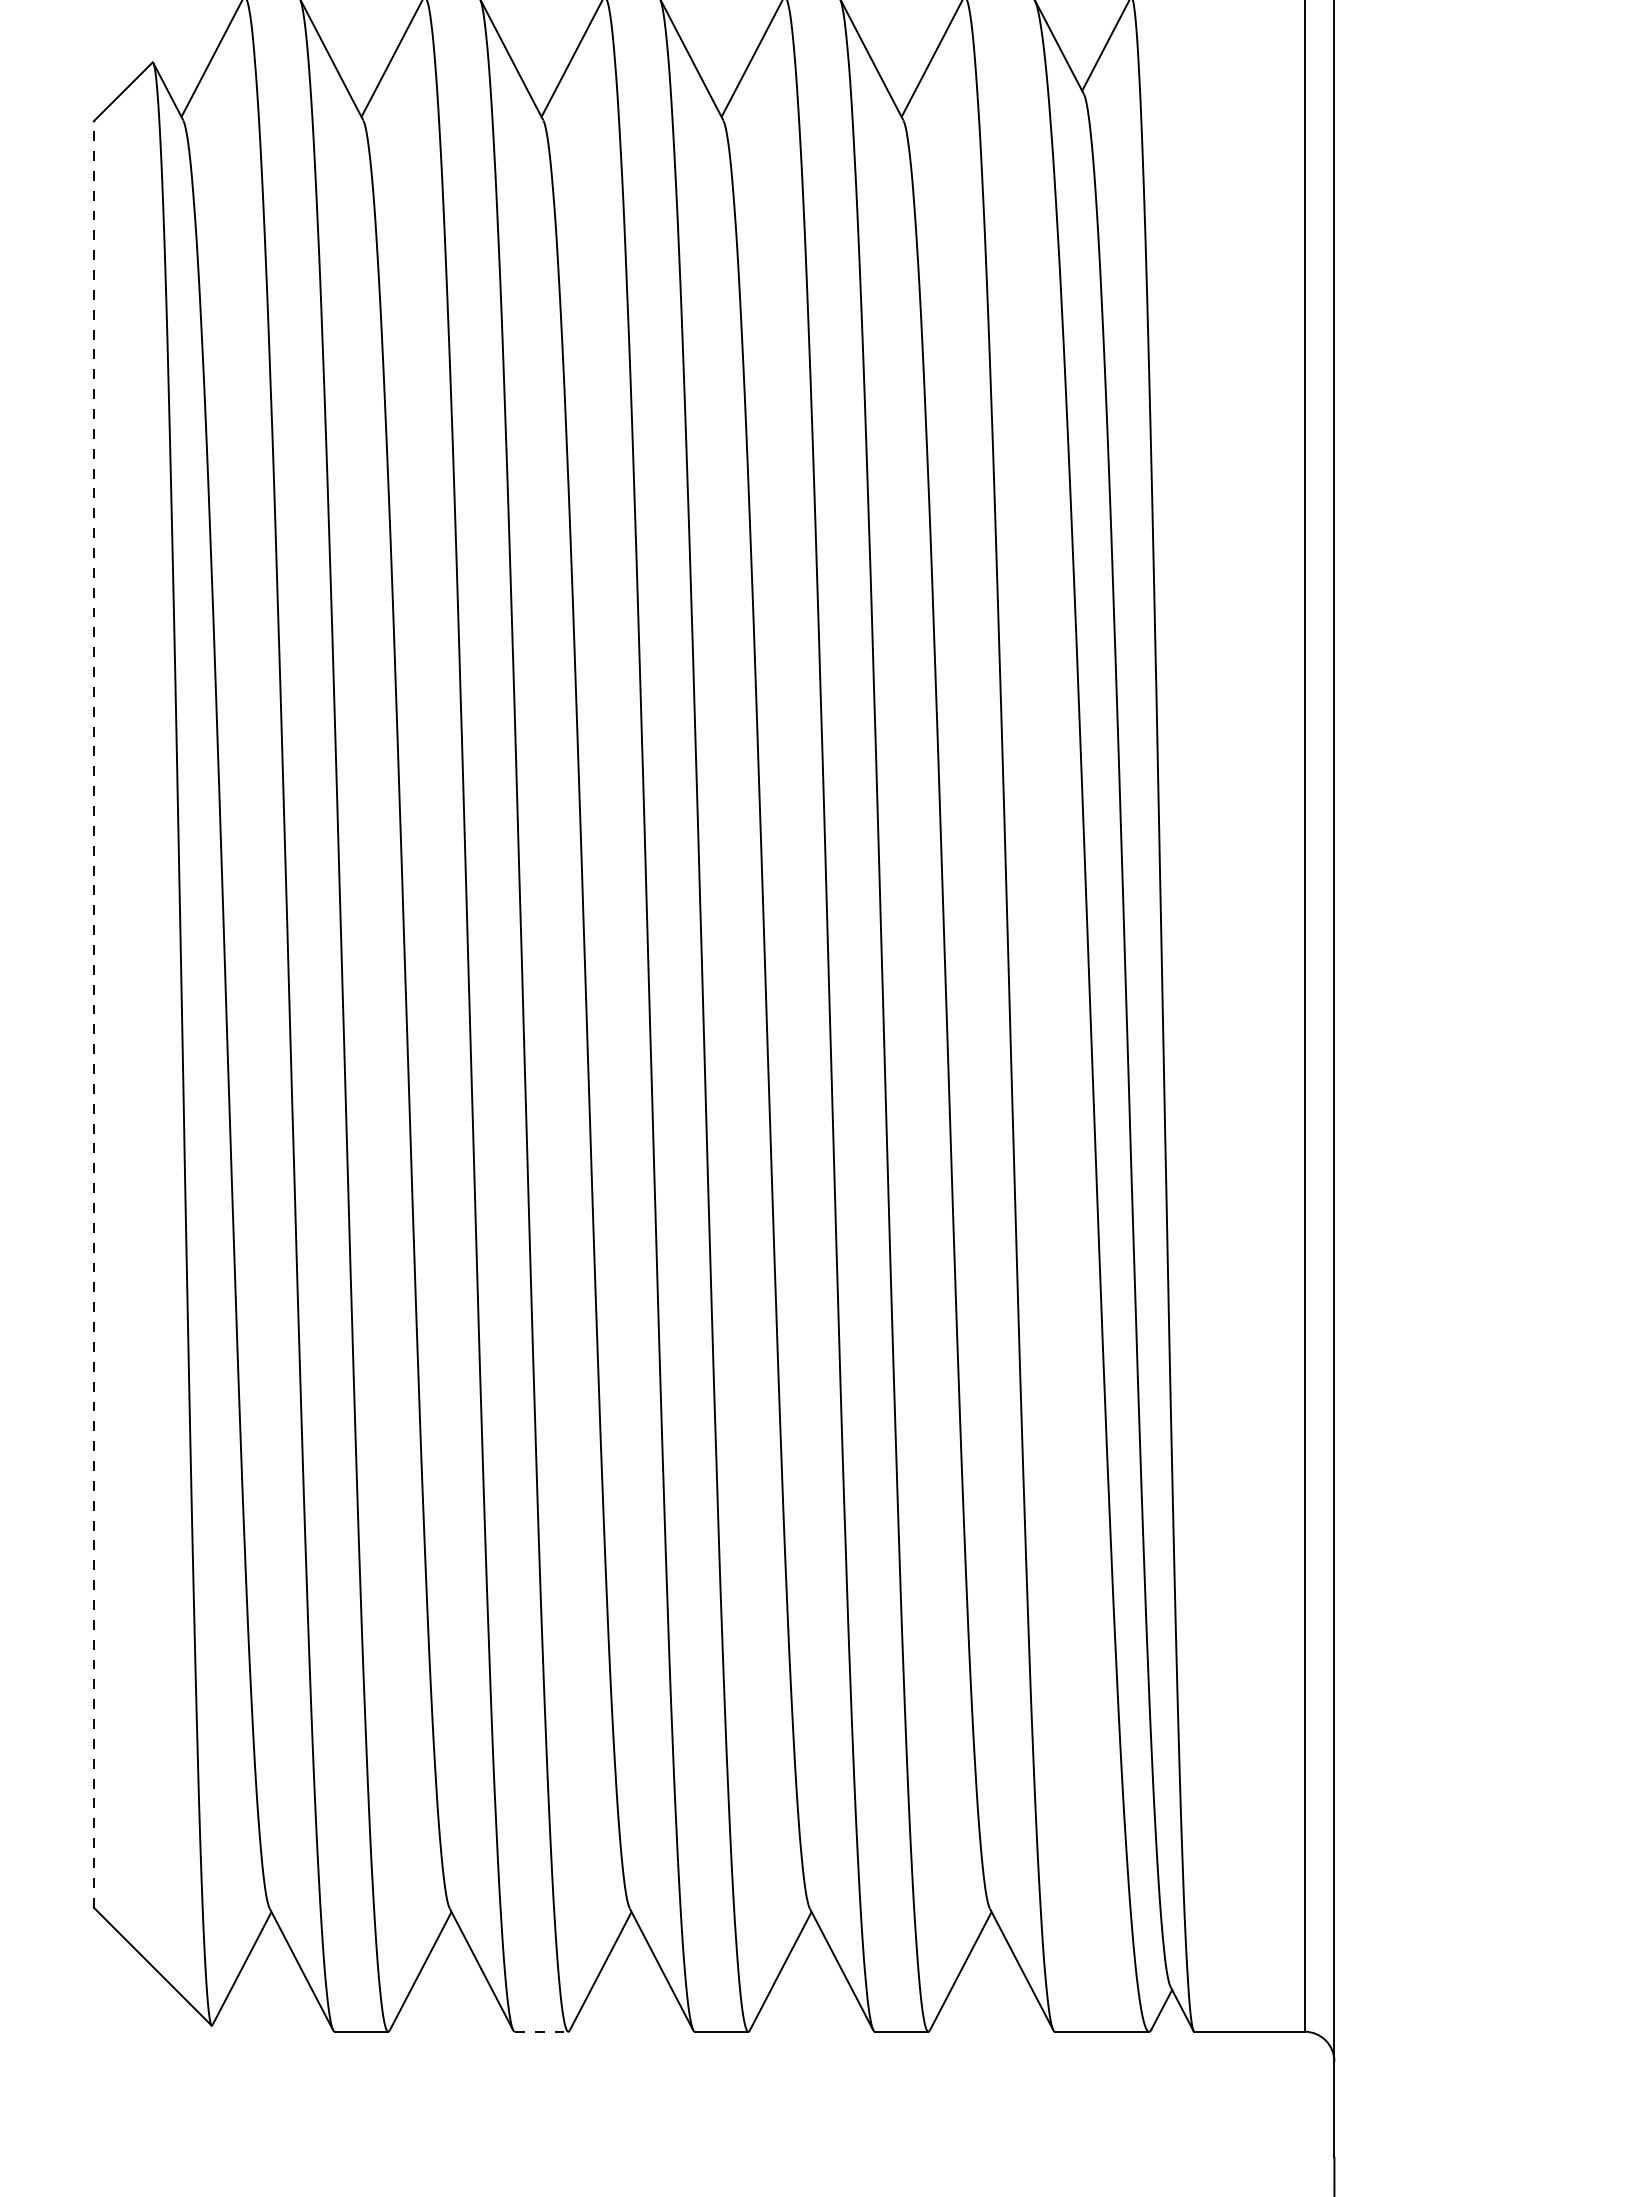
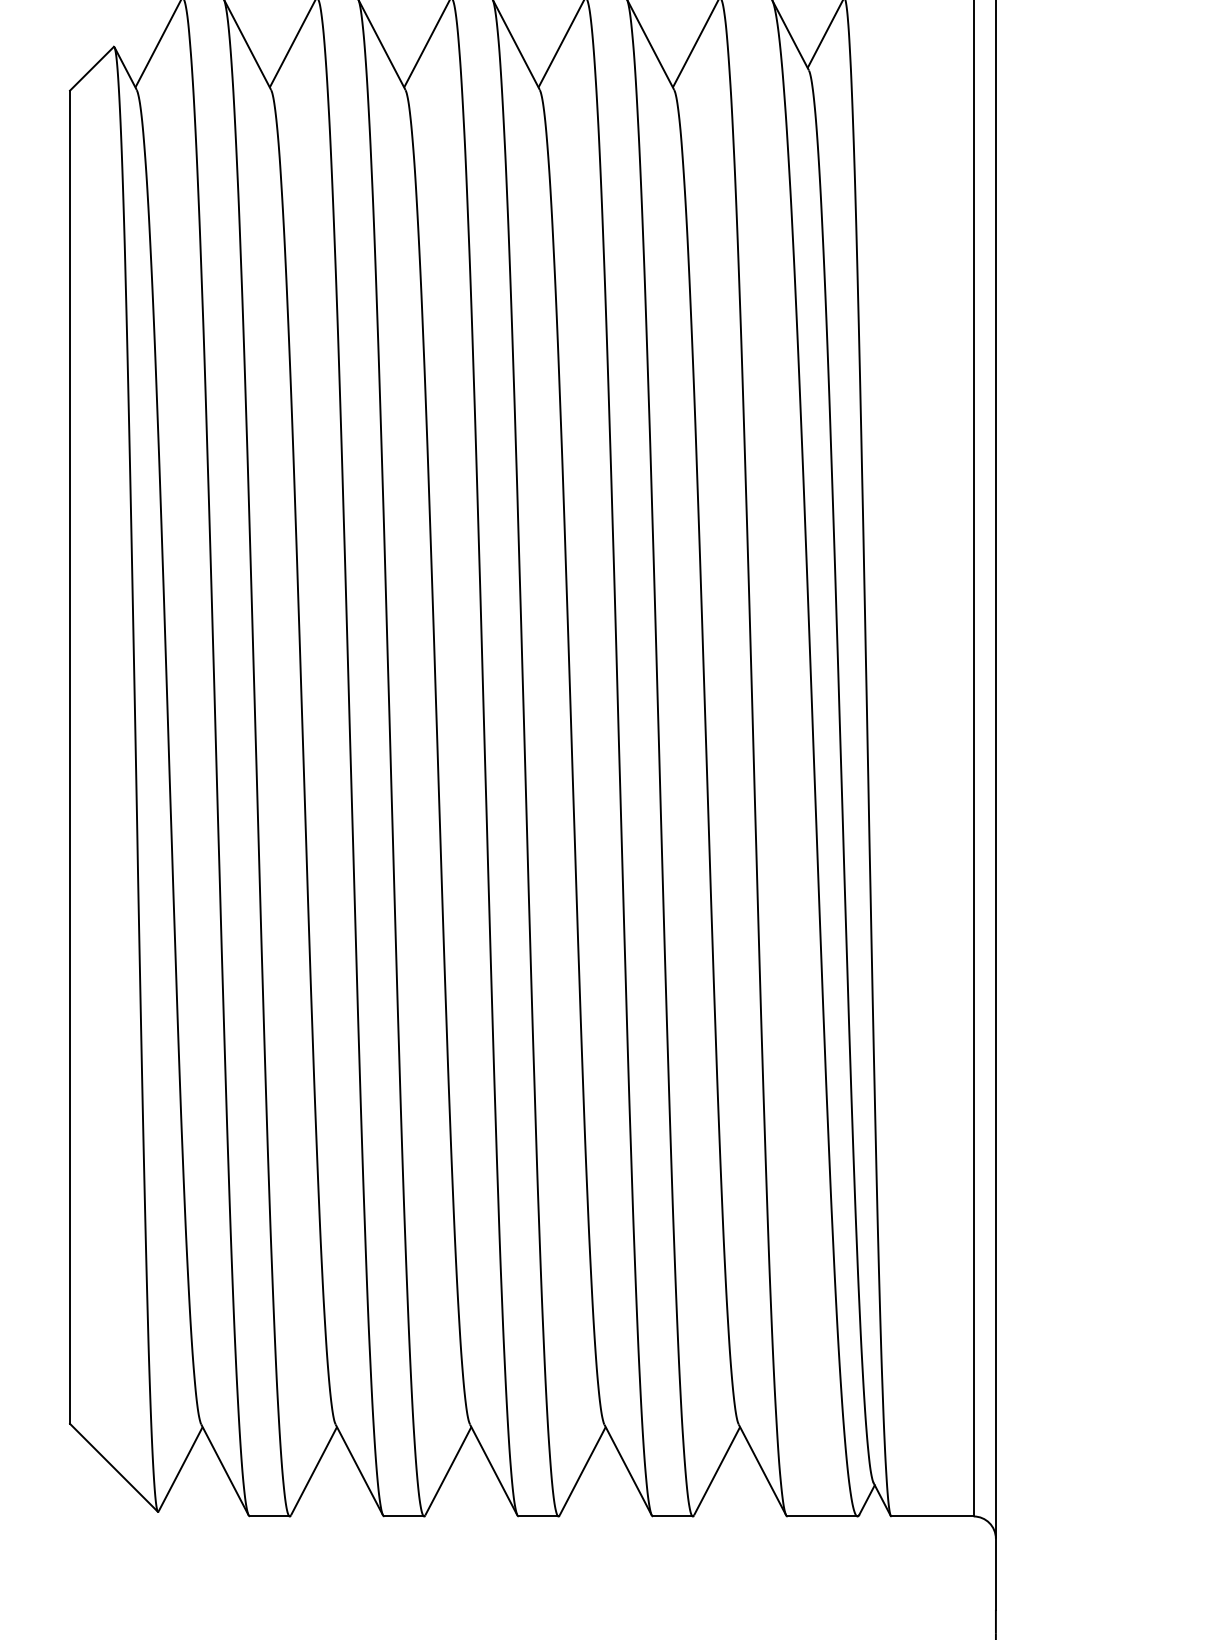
line: (93, 1013) -> (69, 756), dashed -> solid
line: (541, 2031) -> (404, 1516), dashed -> solid

